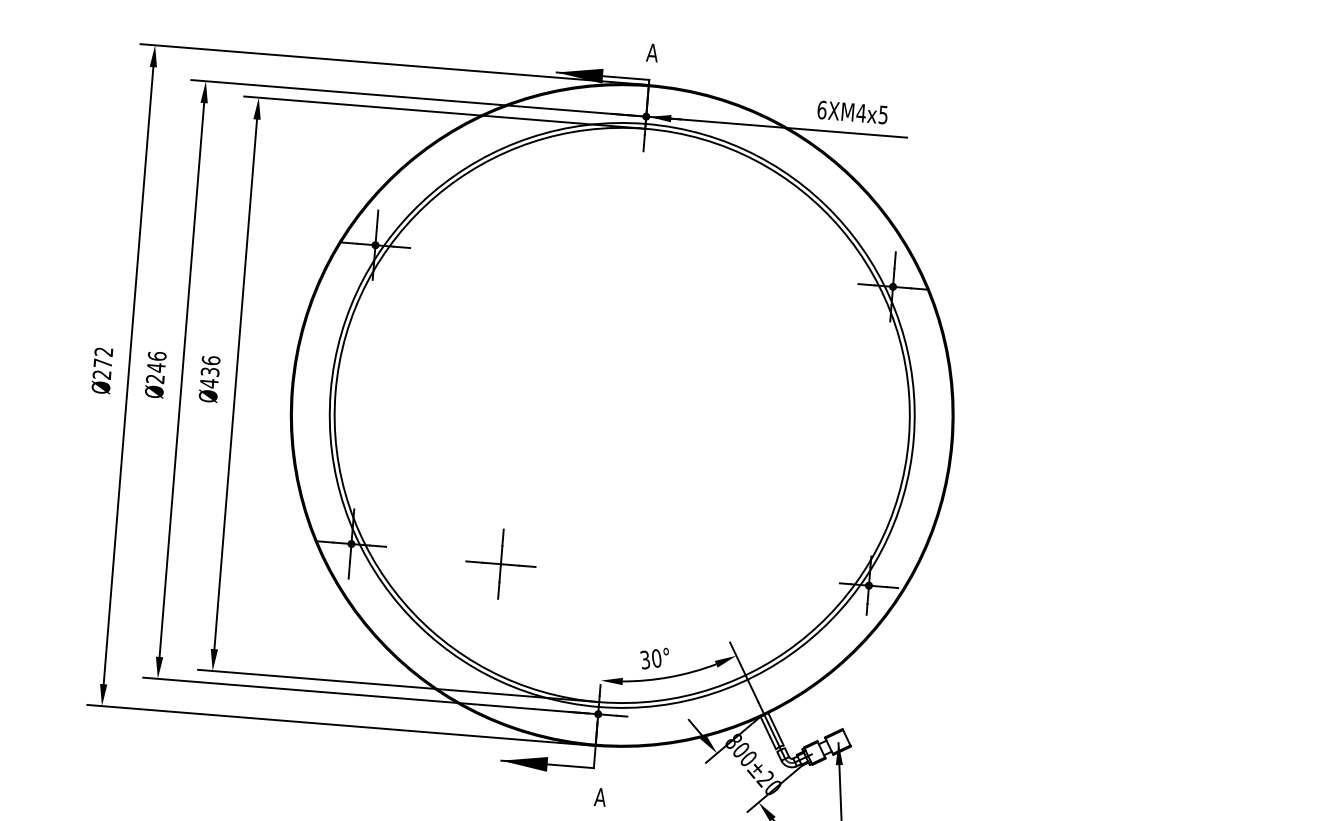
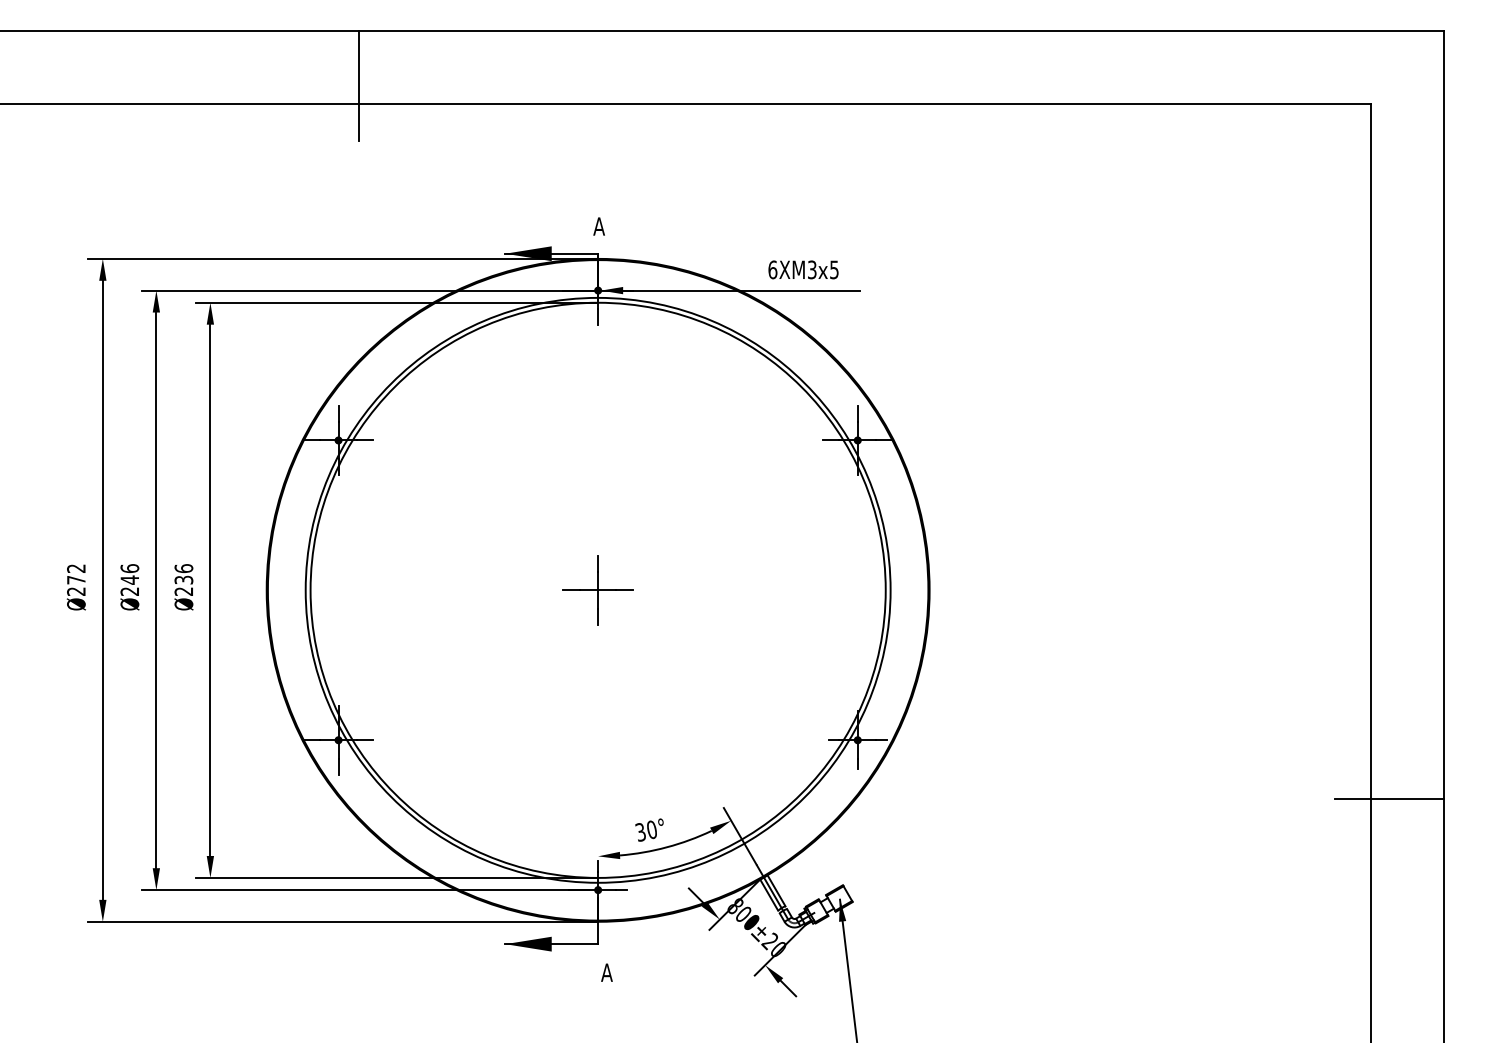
text: (860, 112) -> (811, 269), 6XM4 -> 6XM3
text: (208, 383) -> (183, 591), Ø436 -> Ø236
part: (500, 564) -> (597, 590), moved

